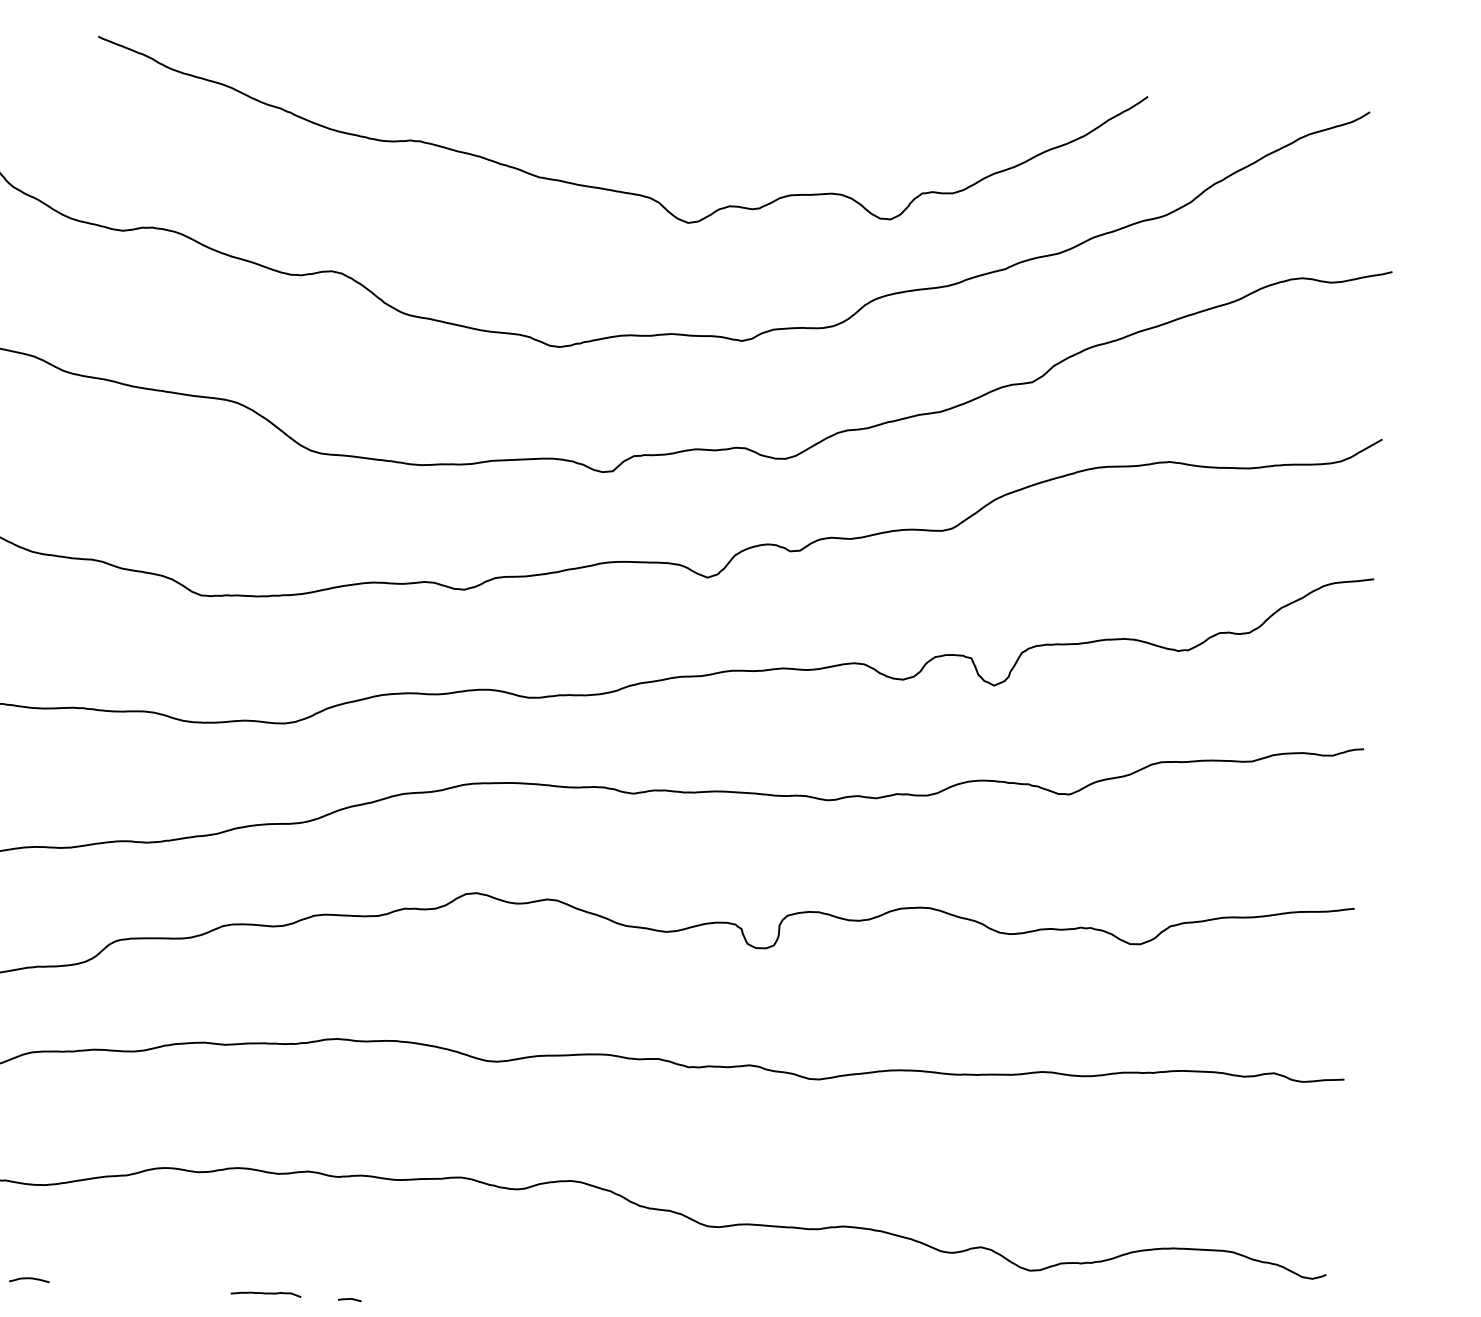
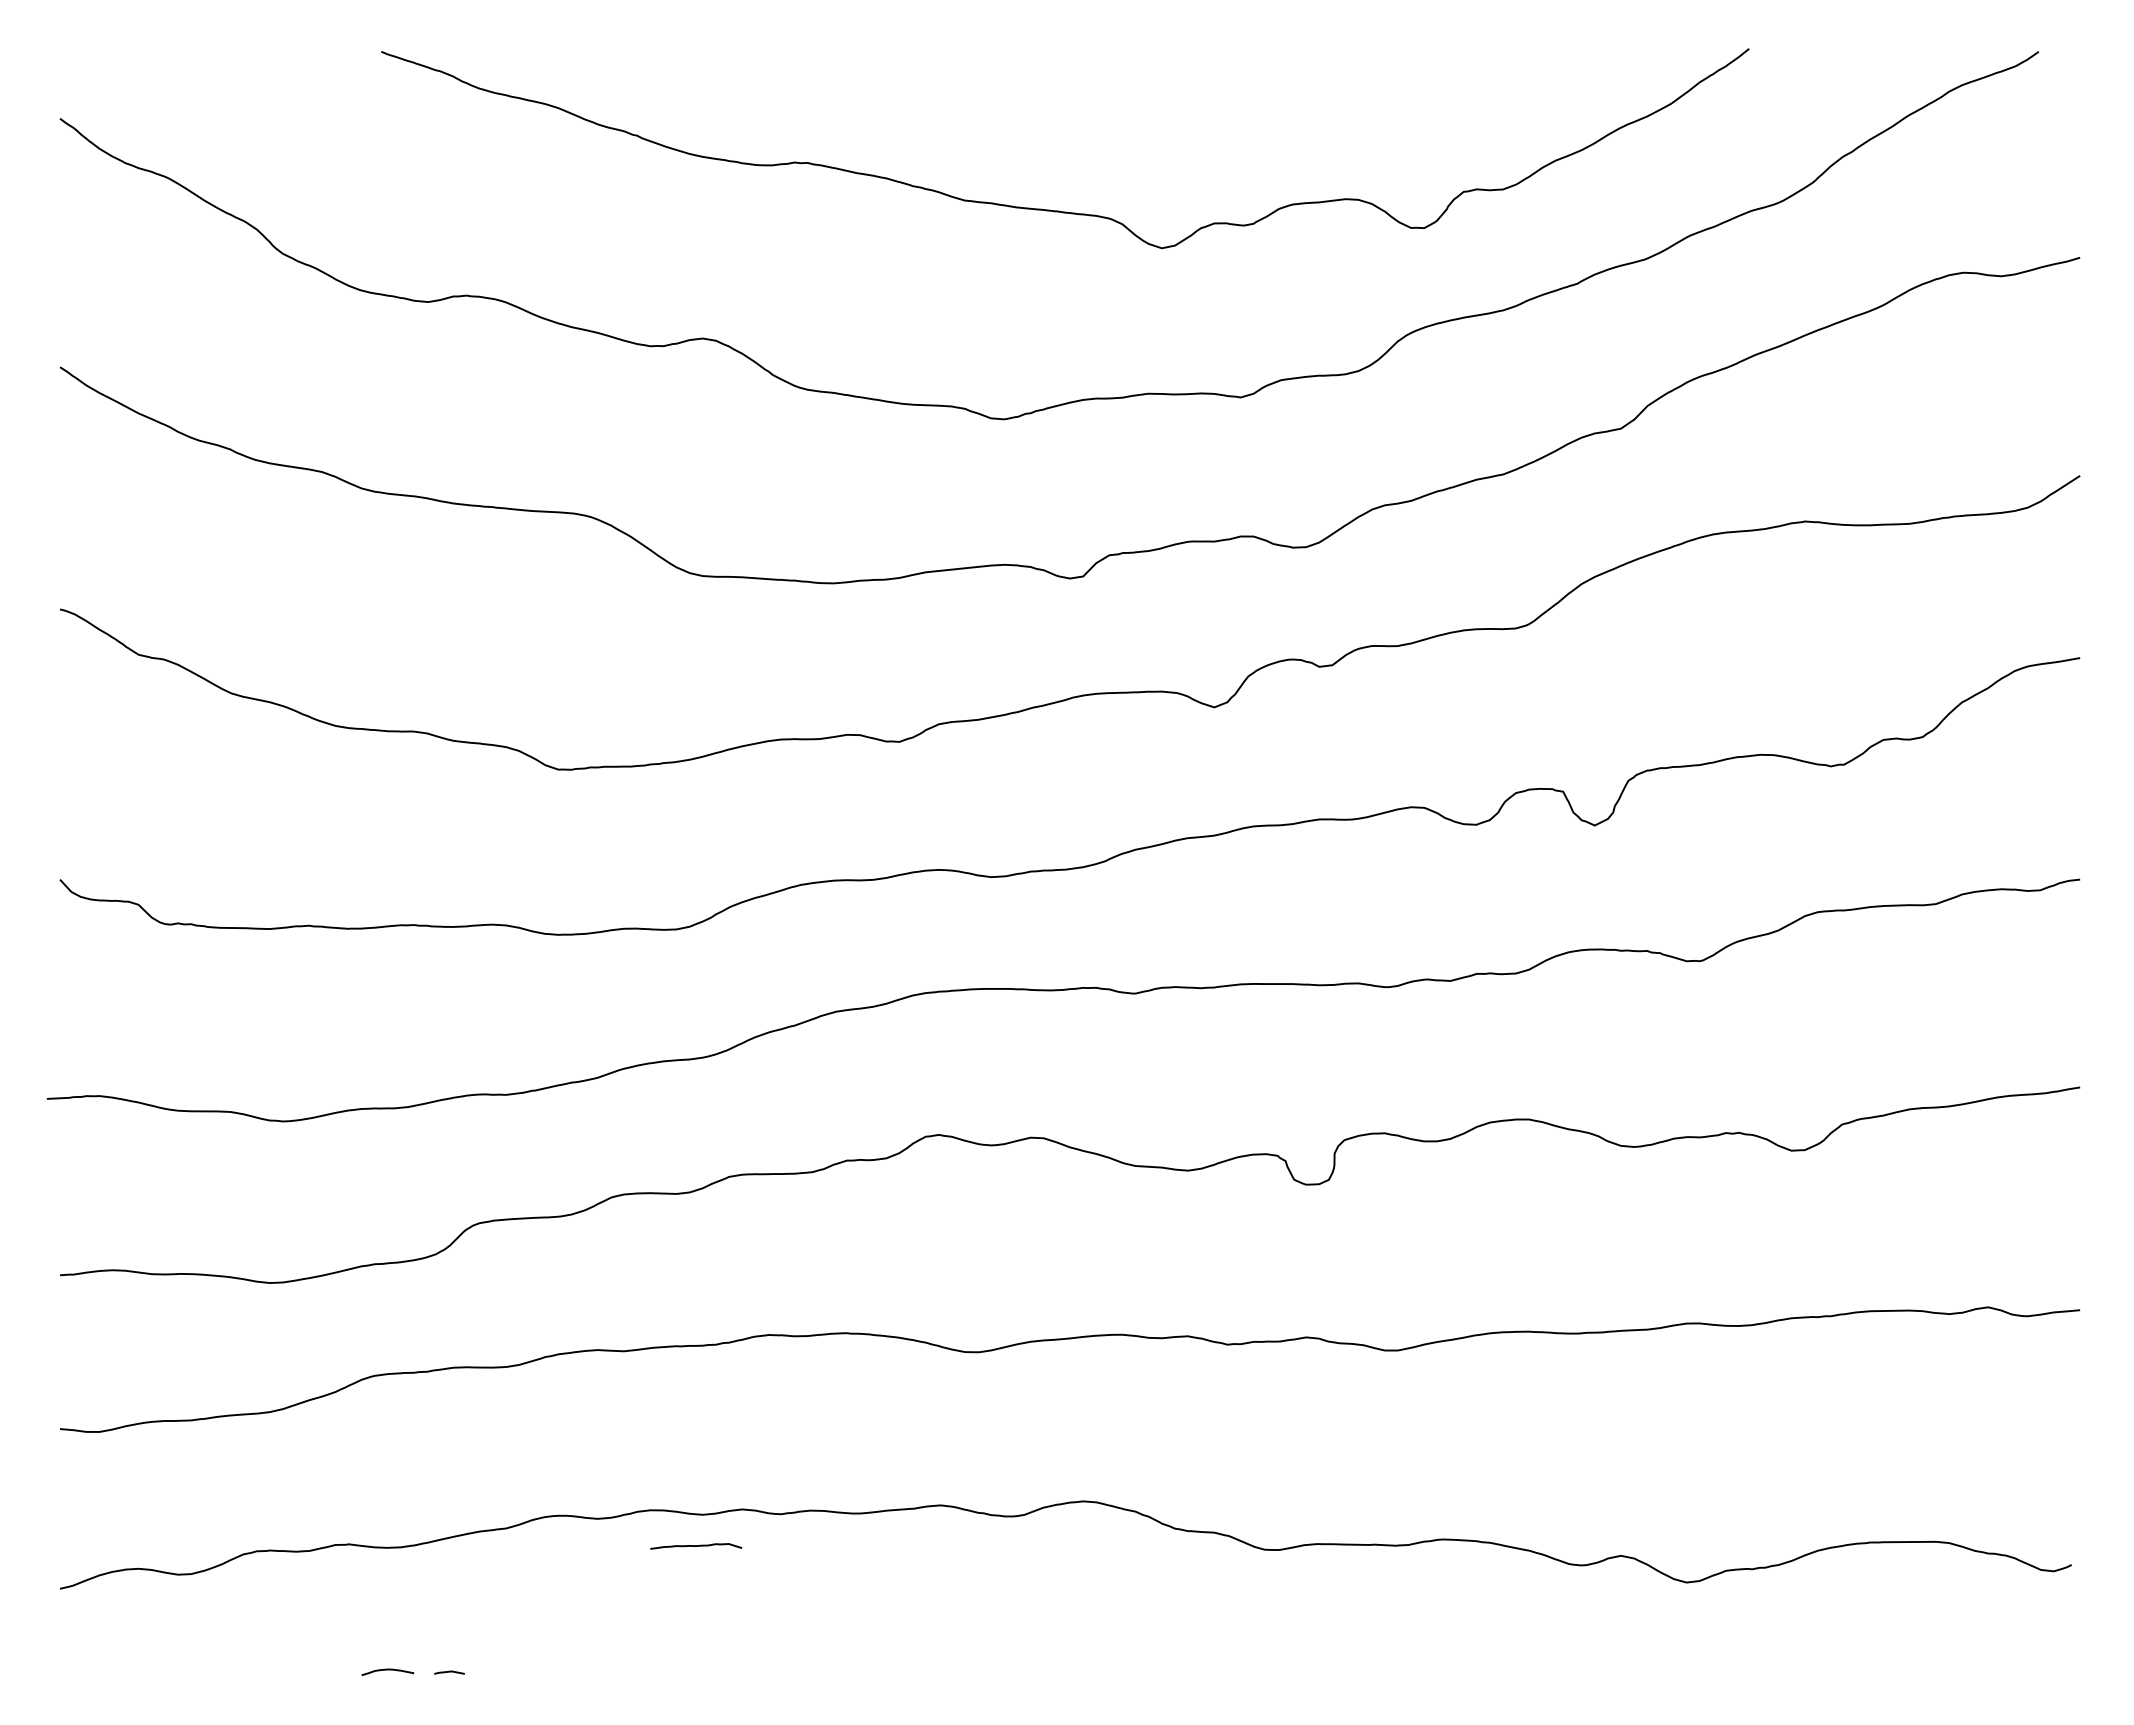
curve: (266, 1293) -> (696, 1546), moved
line: (349, 1299) -> (449, 1672), moved

